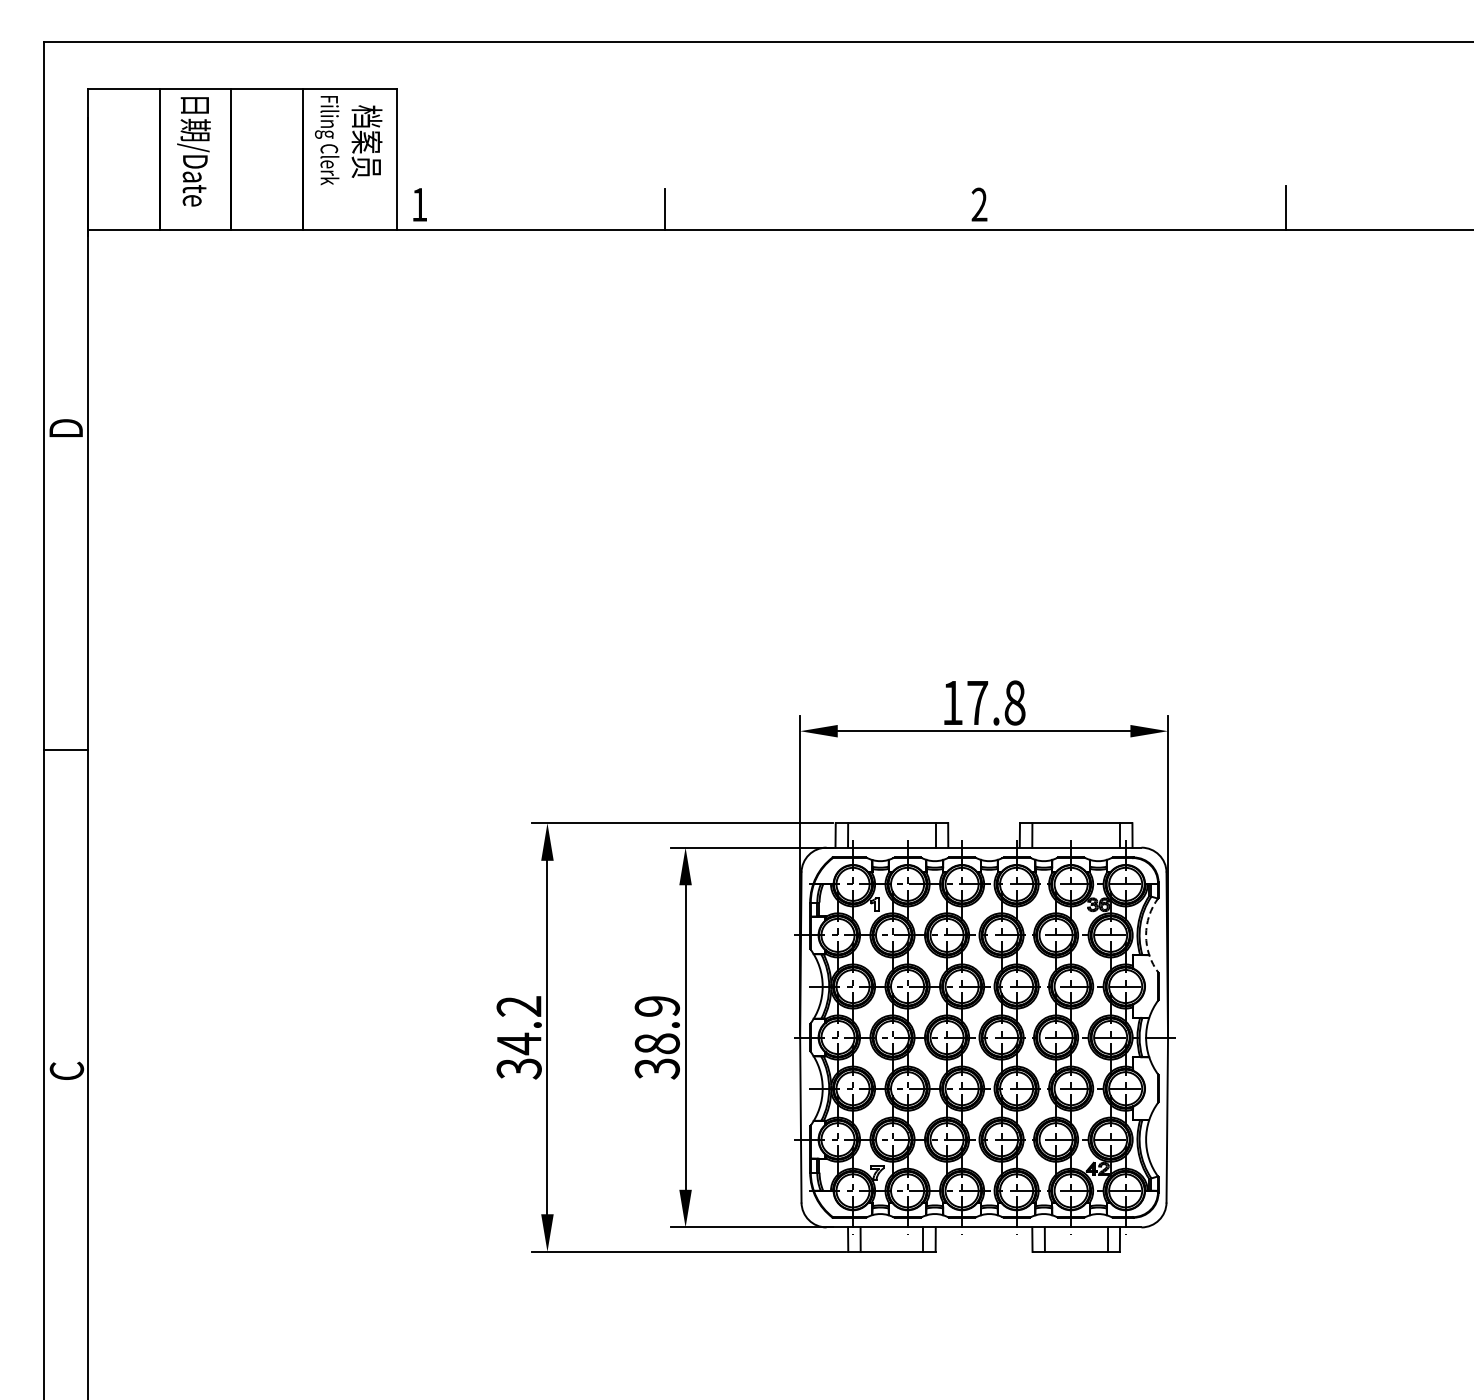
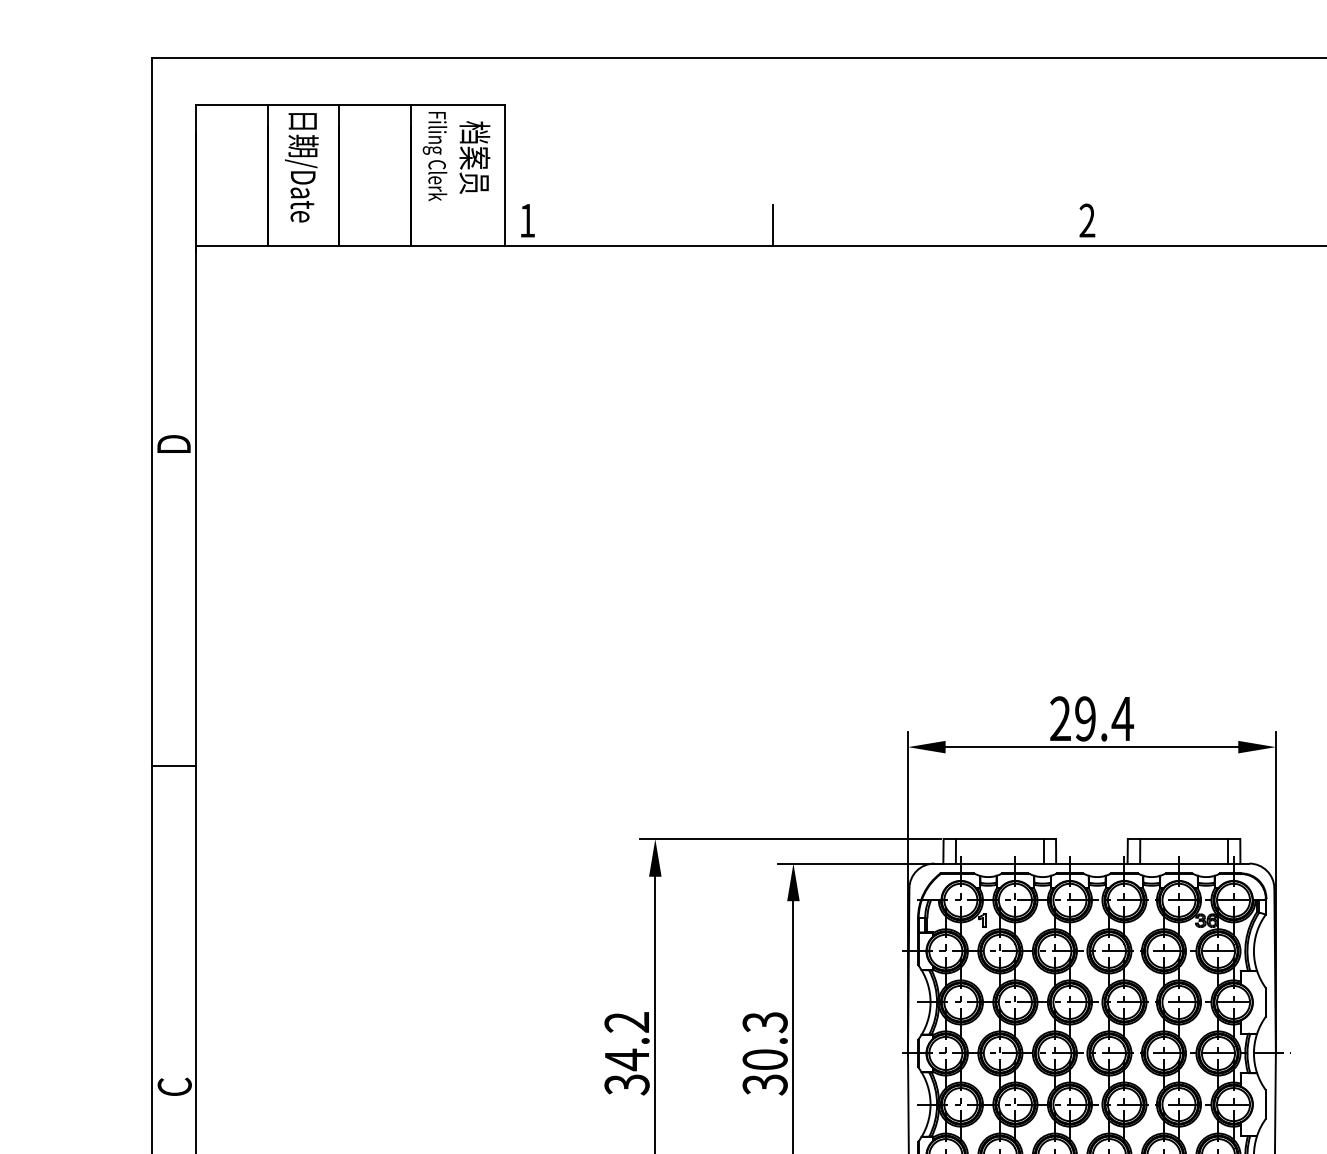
text: (984, 702) -> (1092, 718), 17.8 -> 29.4
arc: (1146, 935) -> (1254, 951), dashed -> solid
text: (656, 1025) -> (764, 1041), 38.9 -> 30.3

